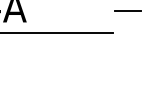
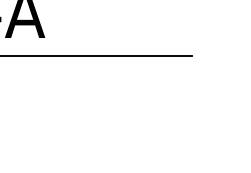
line: (127, 11) -> (216, 19), removed

